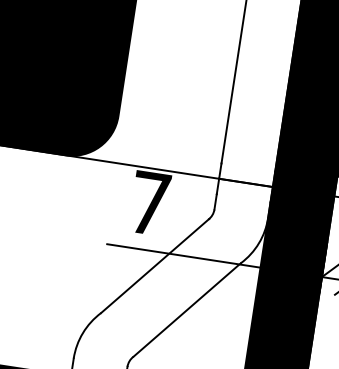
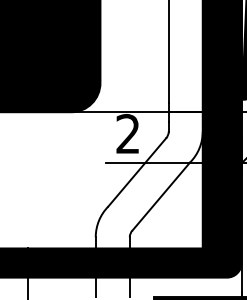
text: (148, 202) -> (127, 133), 7 -> 2

